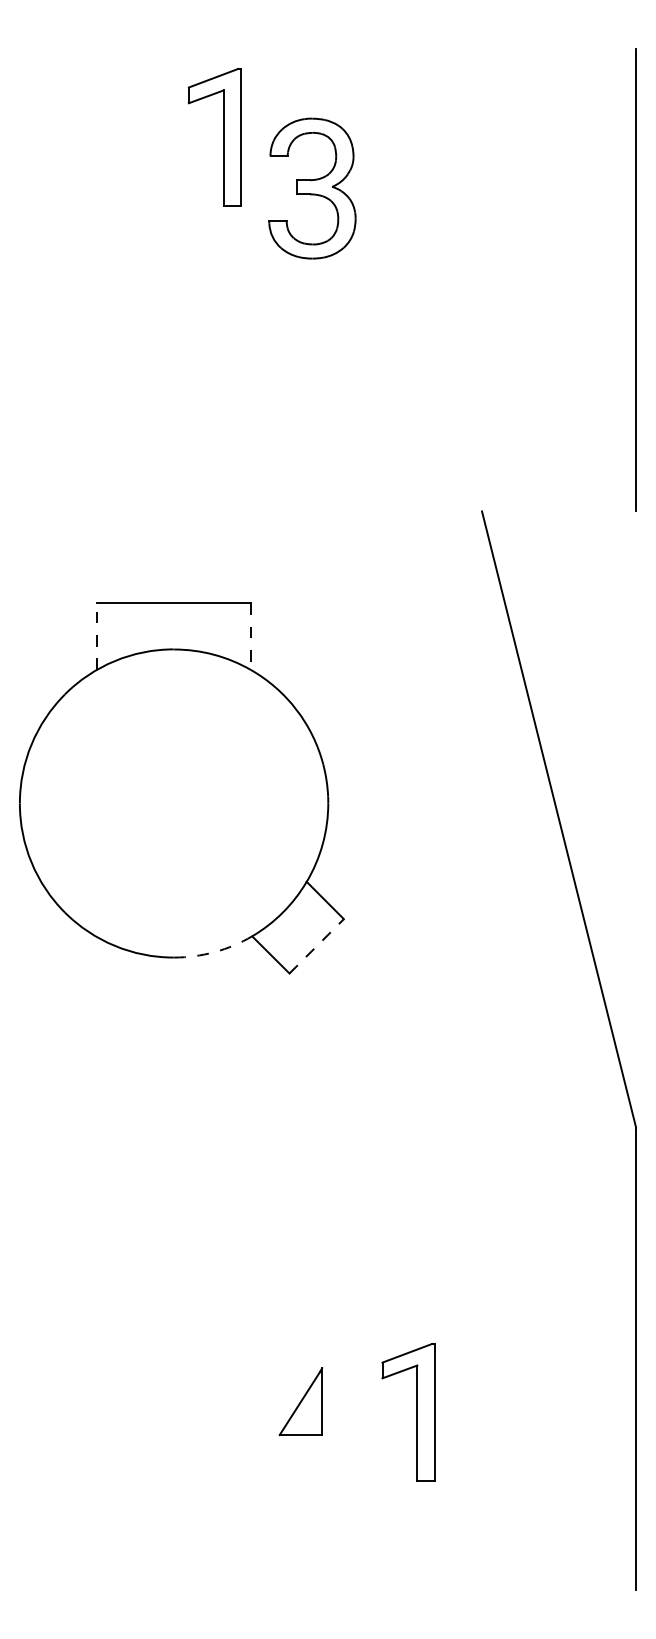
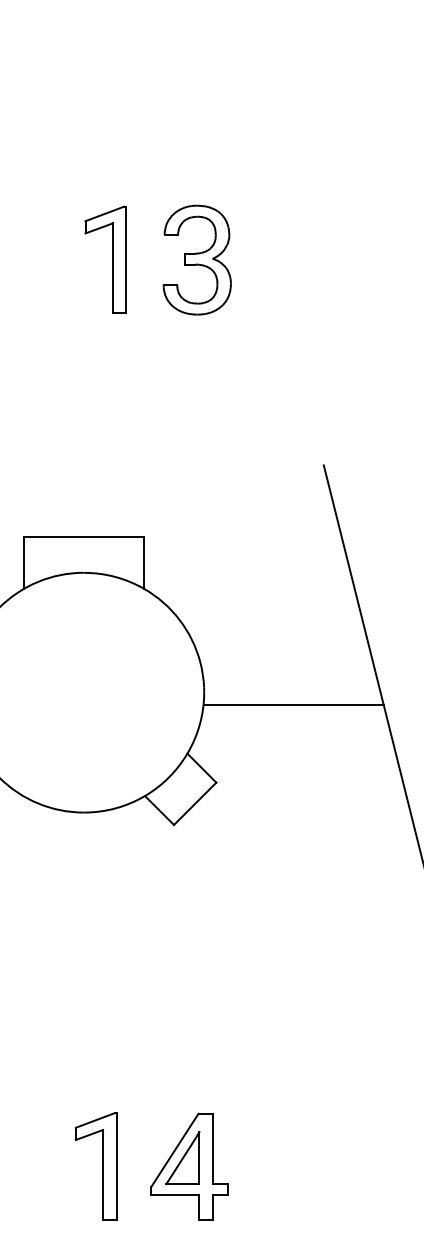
part: (223, 136) -> (112, 259), moved
part: (312, 188) -> (197, 260), moved
line: (96, 636) -> (23, 562), dashed -> solid
line: (250, 637) -> (143, 563), dashed -> solid
line: (443, 819) -> (293, 705), added
line: (317, 945) -> (195, 803), dashed -> solid
arc: (214, 952) -> (115, 808), dashed -> solid
part: (308, 1412) -> (188, 1166), added
part: (416, 1412) -> (102, 1166), moved

